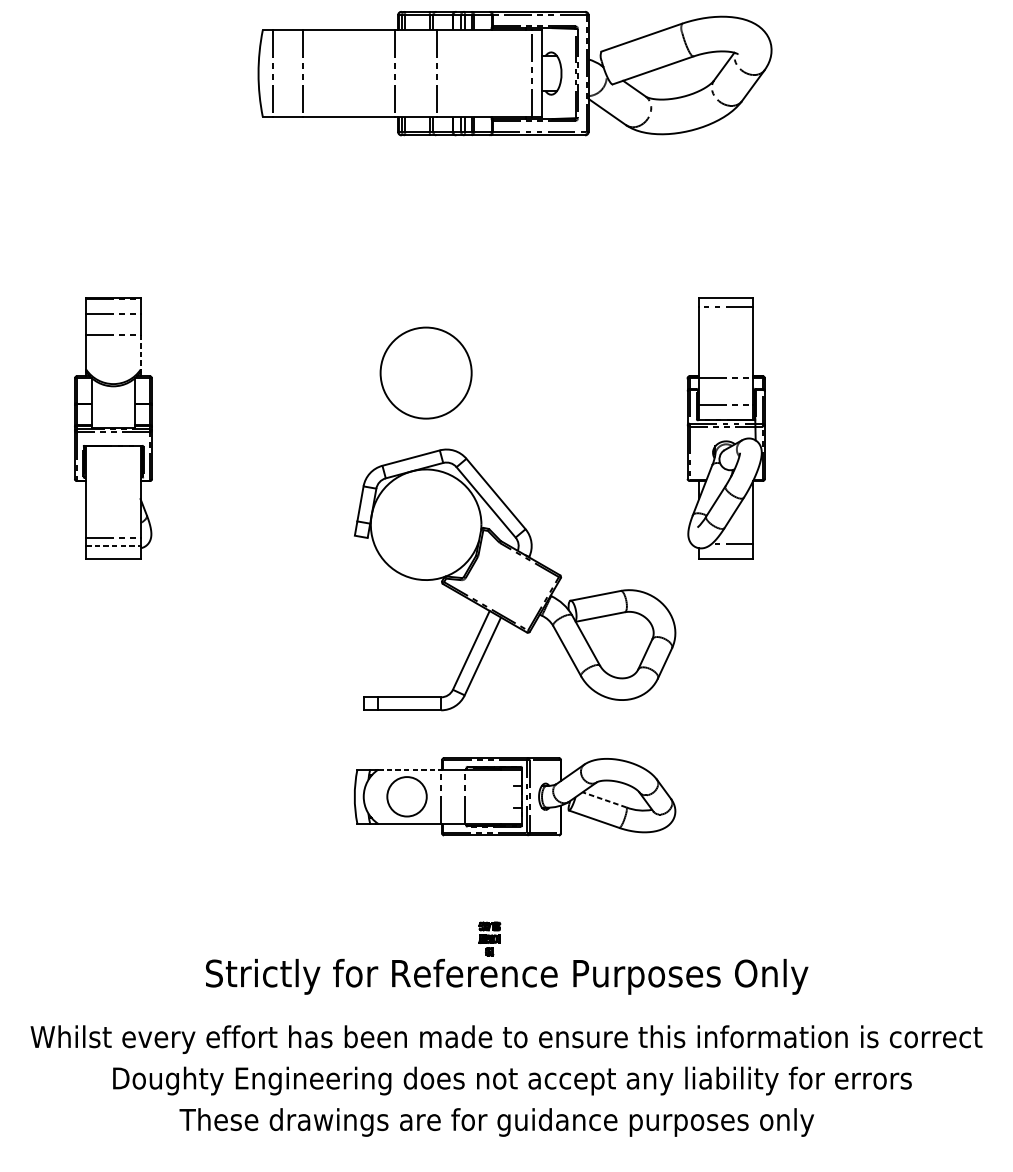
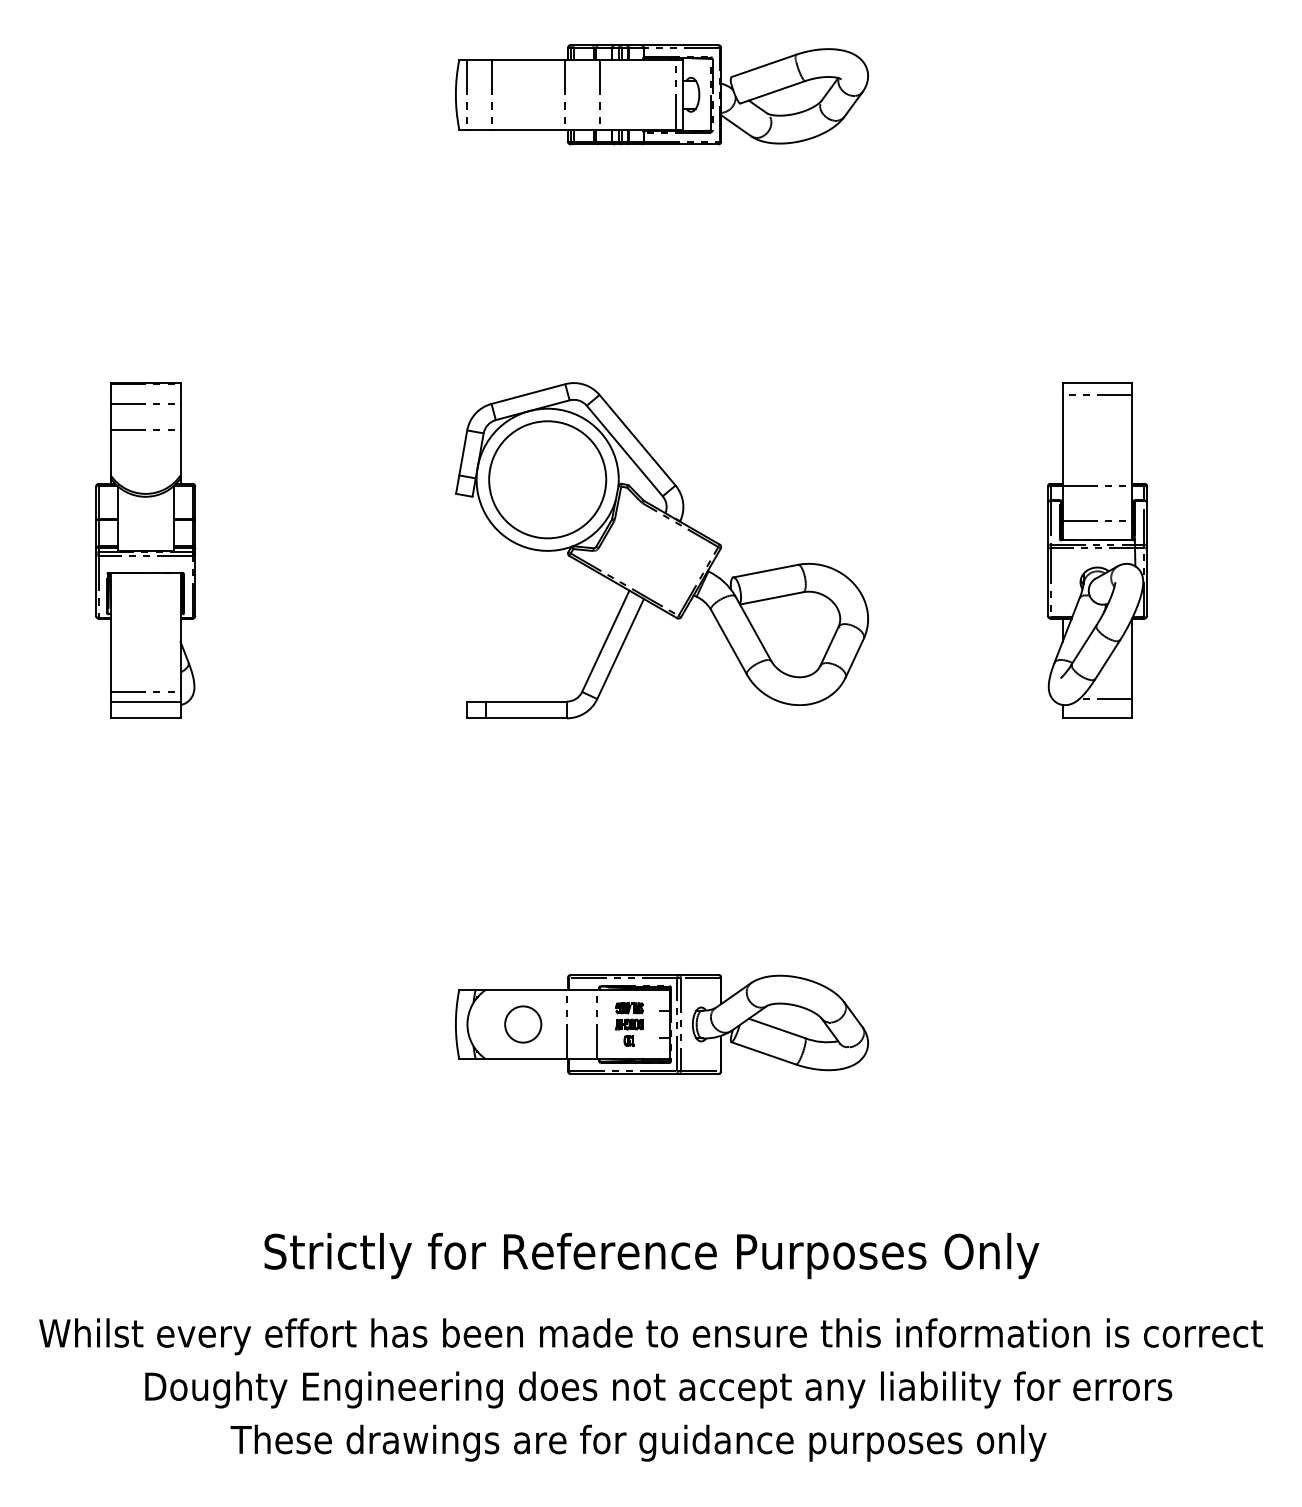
part: (514, 73) -> (661, 94), size x0.62
line: (140, 352) -> (180, 453), dashed -> solid
part: (726, 428) -> (1097, 550), moved
line: (113, 545) -> (145, 701), dashed -> solid
part: (514, 579) -> (661, 550), moved
line: (410, 769) -> (527, 989), dashed -> solid
circle: (407, 796) -> (523, 1024), size x0.71
line: (604, 799) -> (777, 1028), dashed -> solid
part: (489, 939) -> (629, 1024), moved

